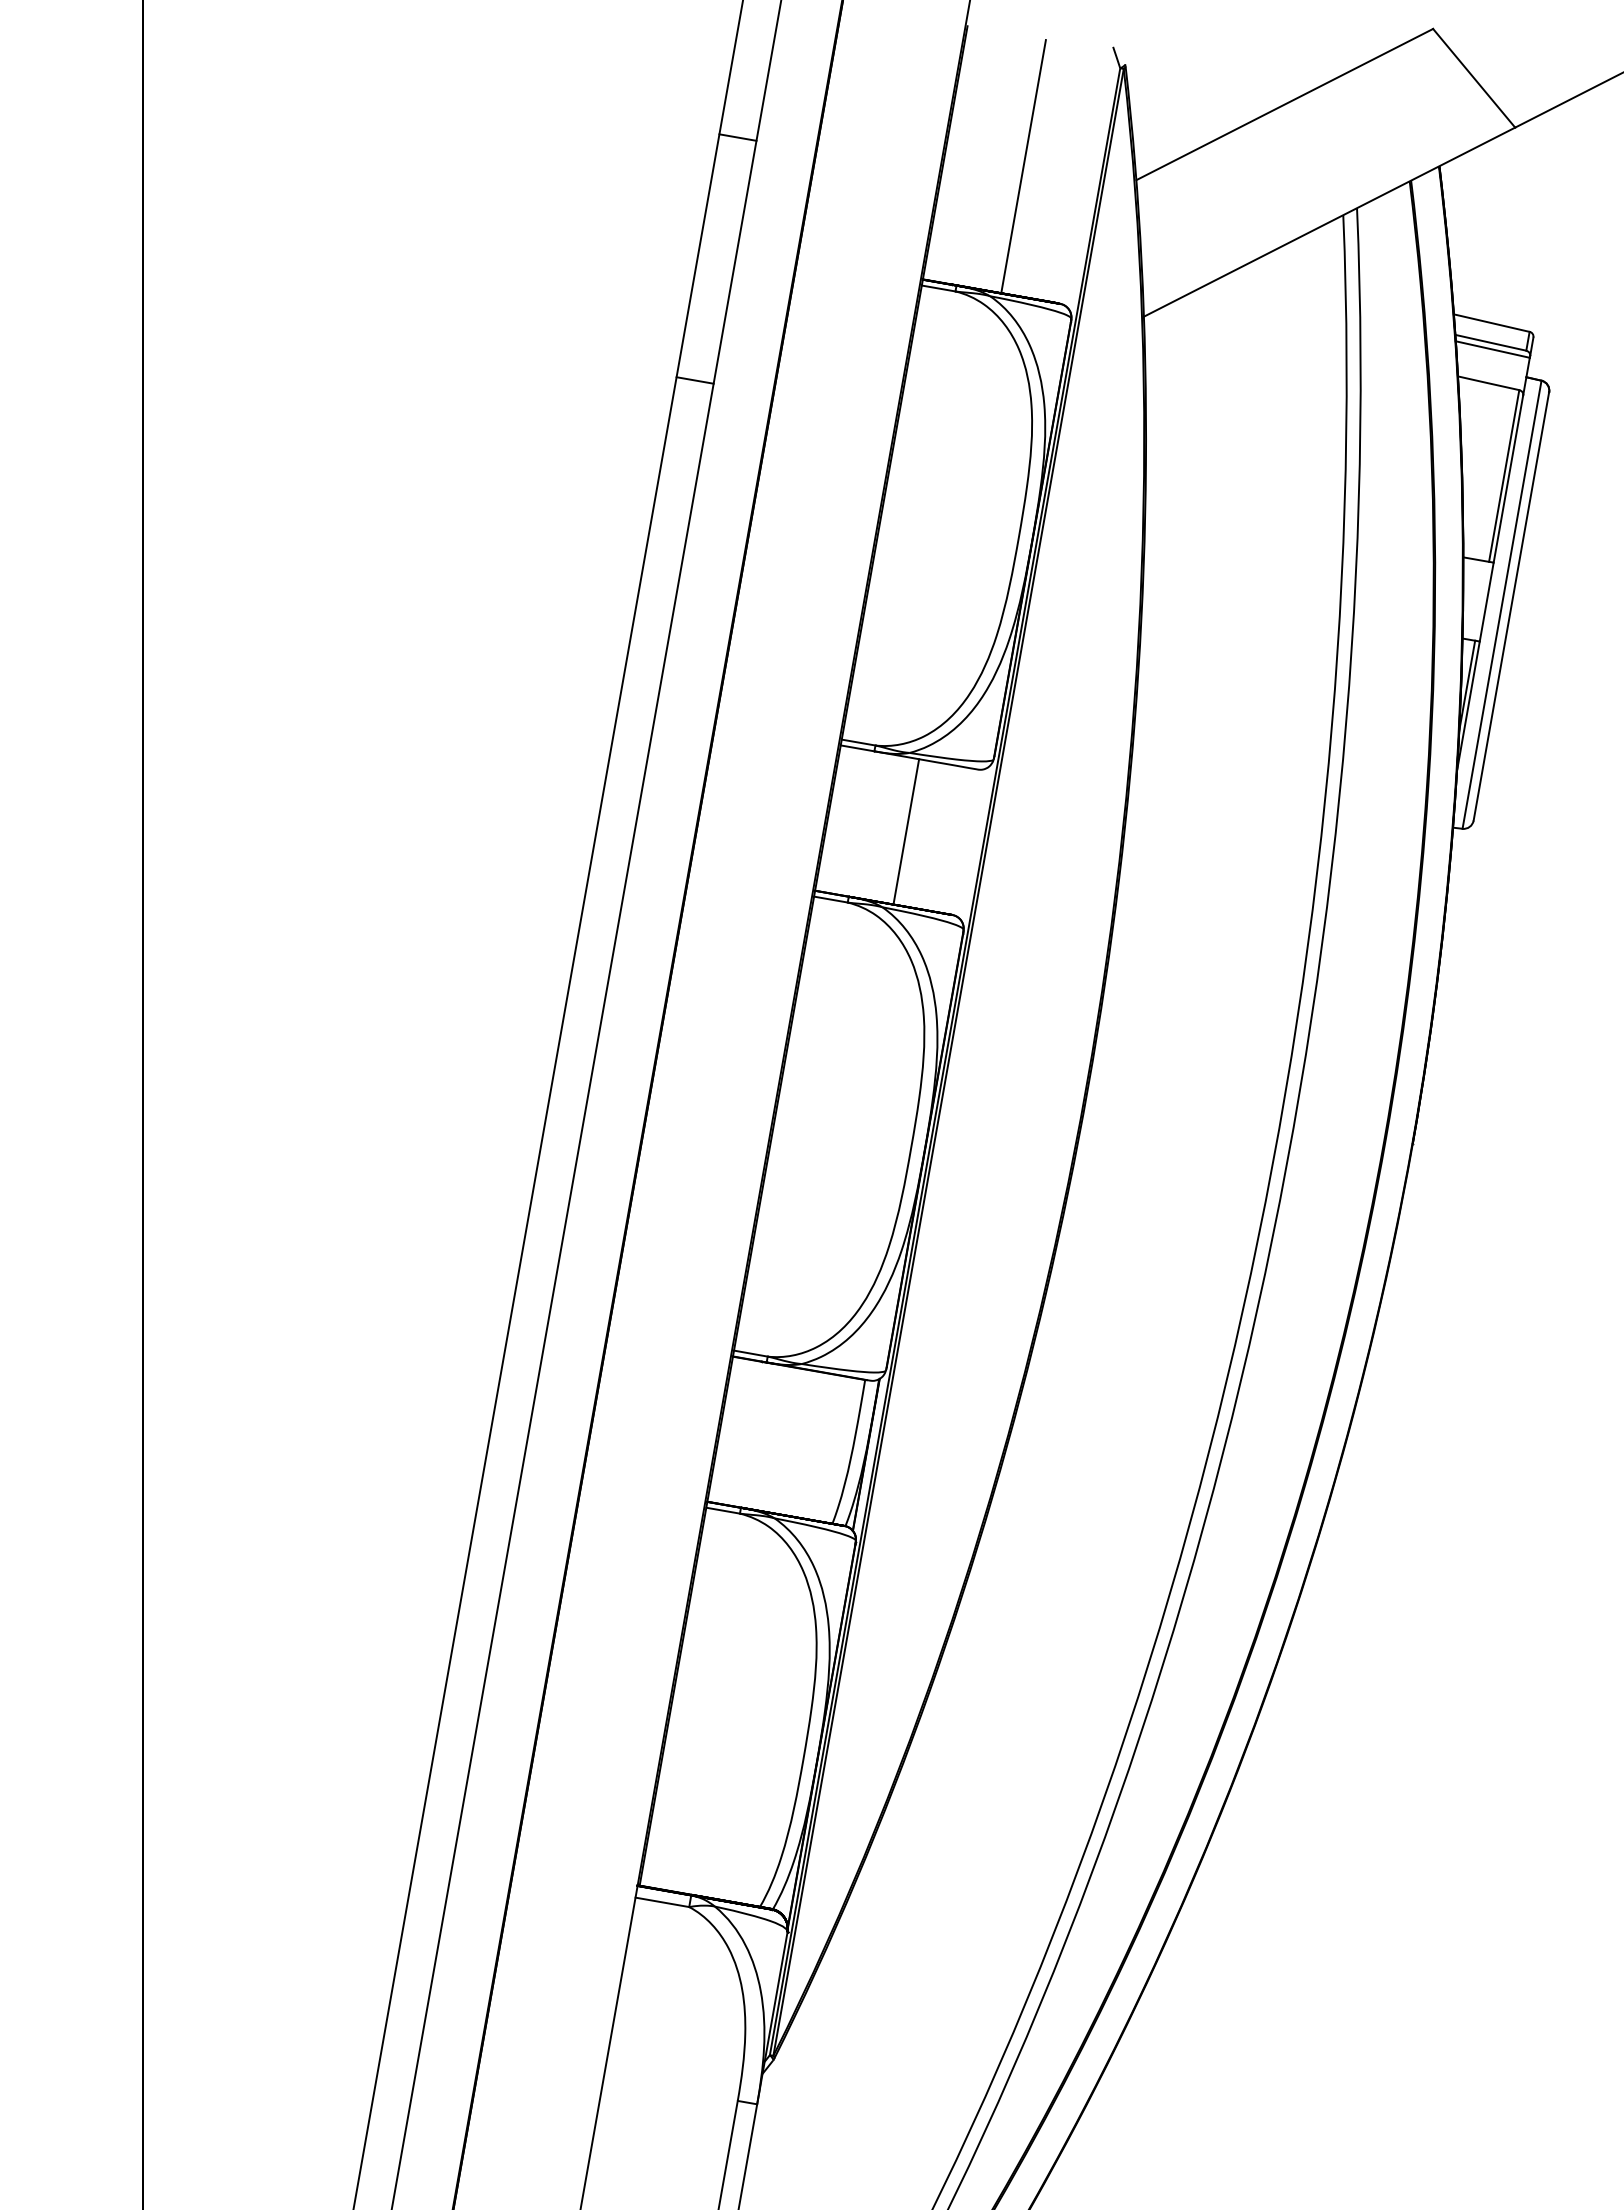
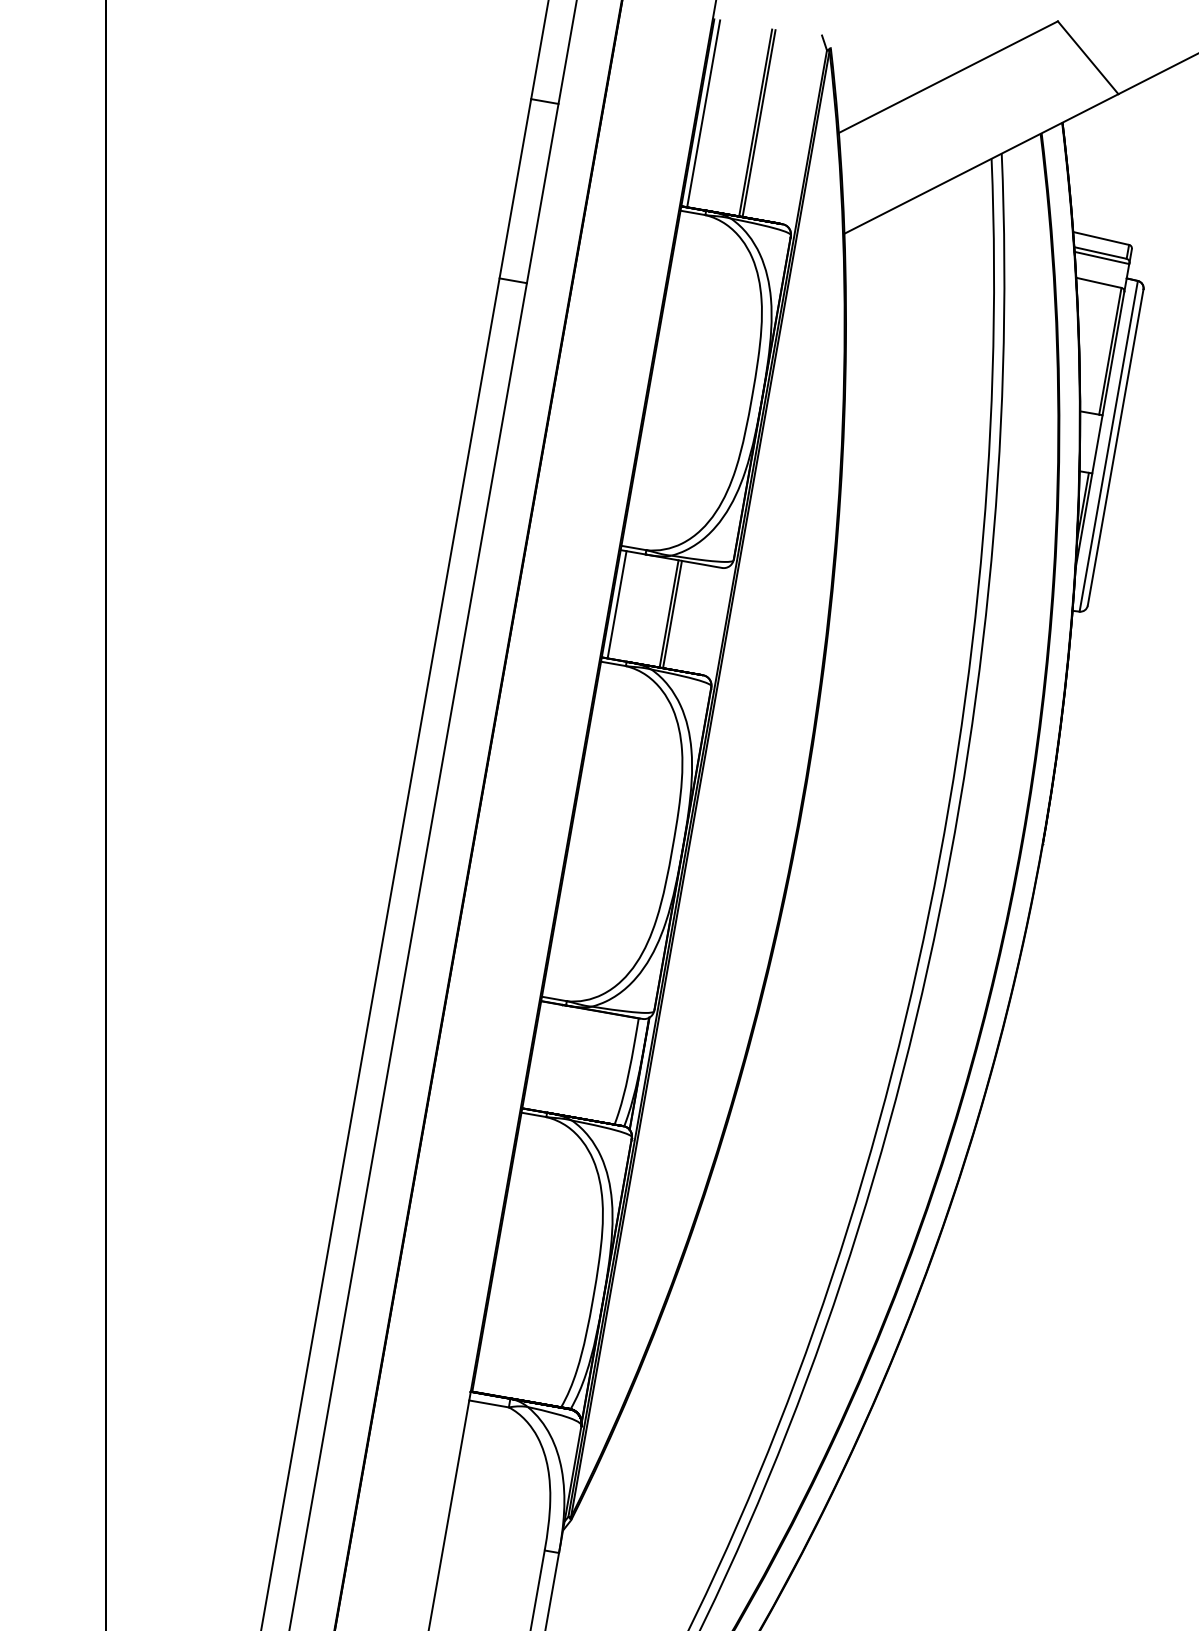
line: (952, 153) -> (703, 113), added
line: (1027, 167) -> (758, 123), added
line: (835, 819) -> (616, 604), added
line: (910, 832) -> (672, 614), added

